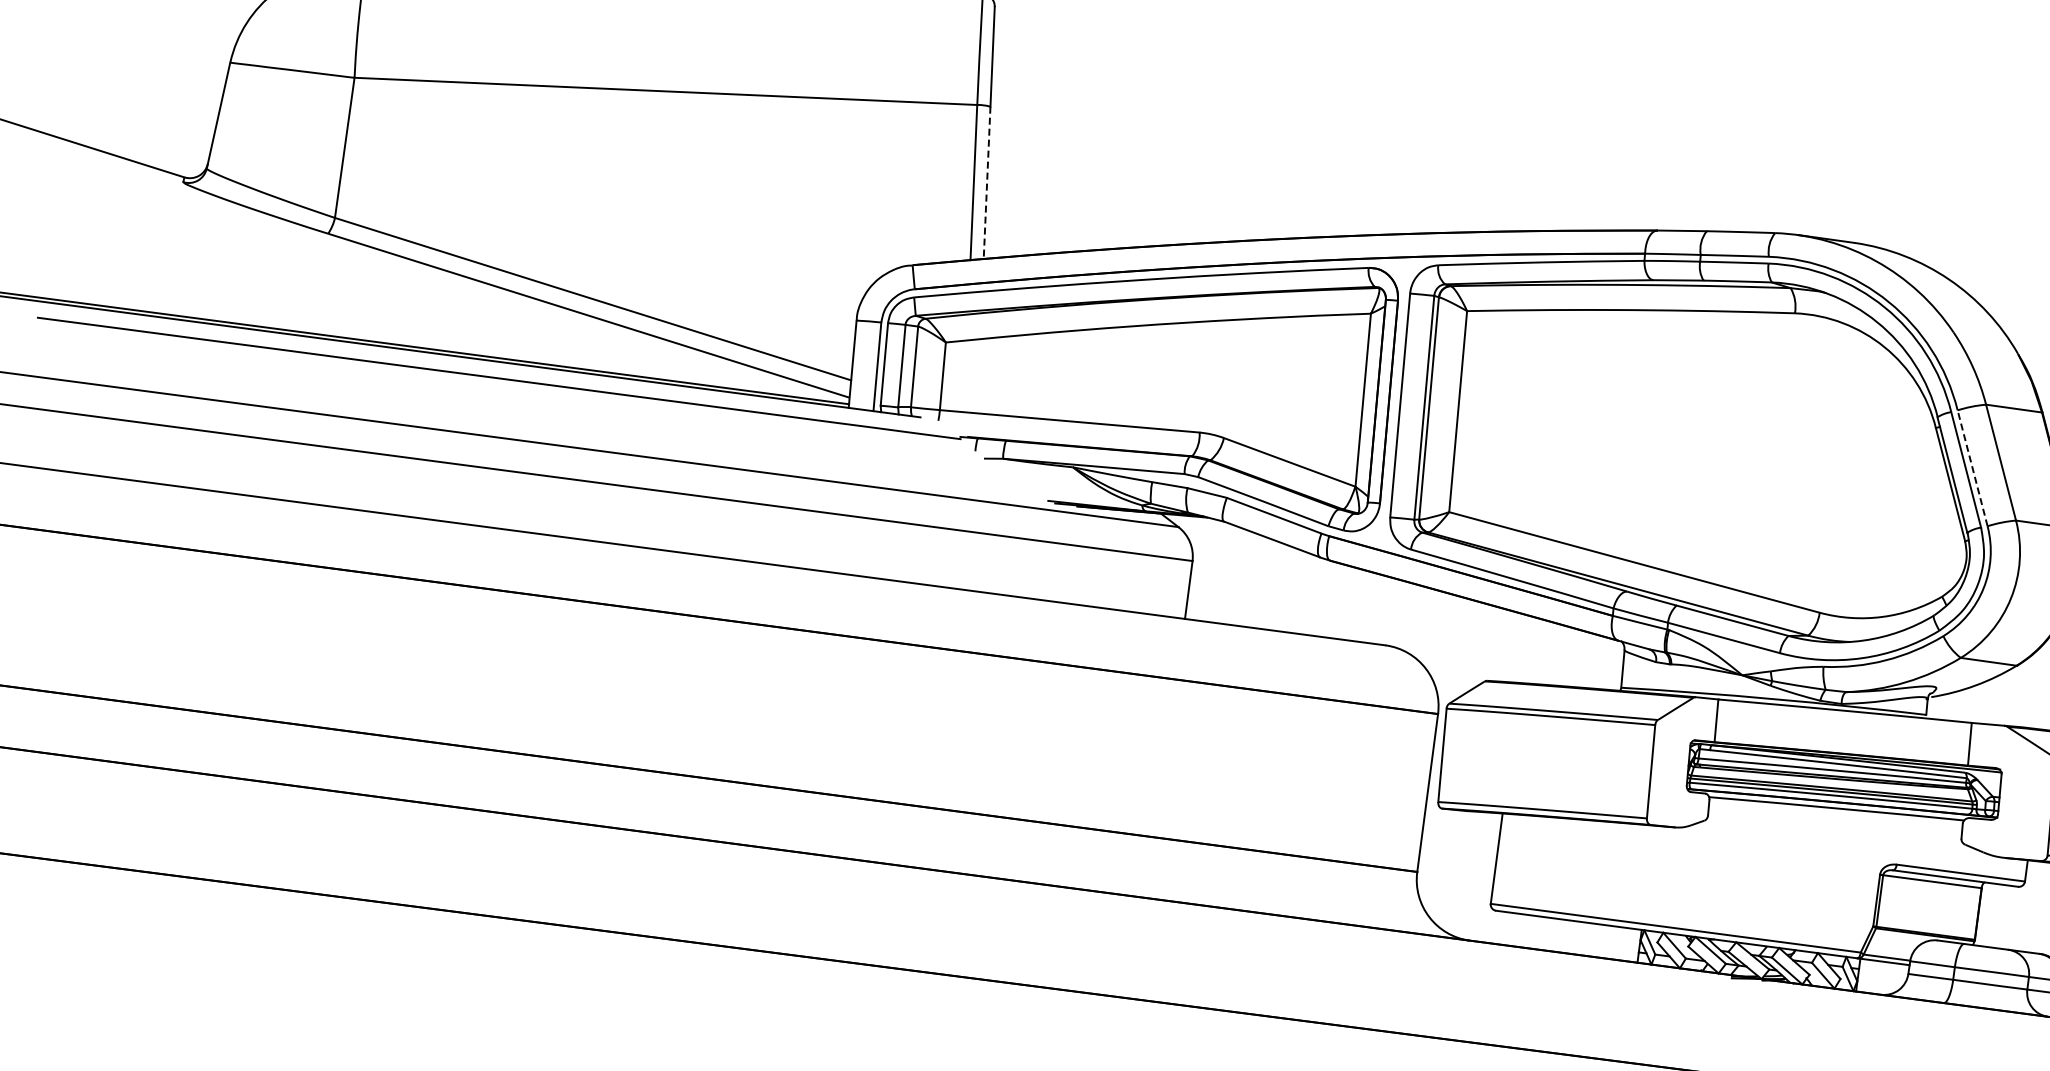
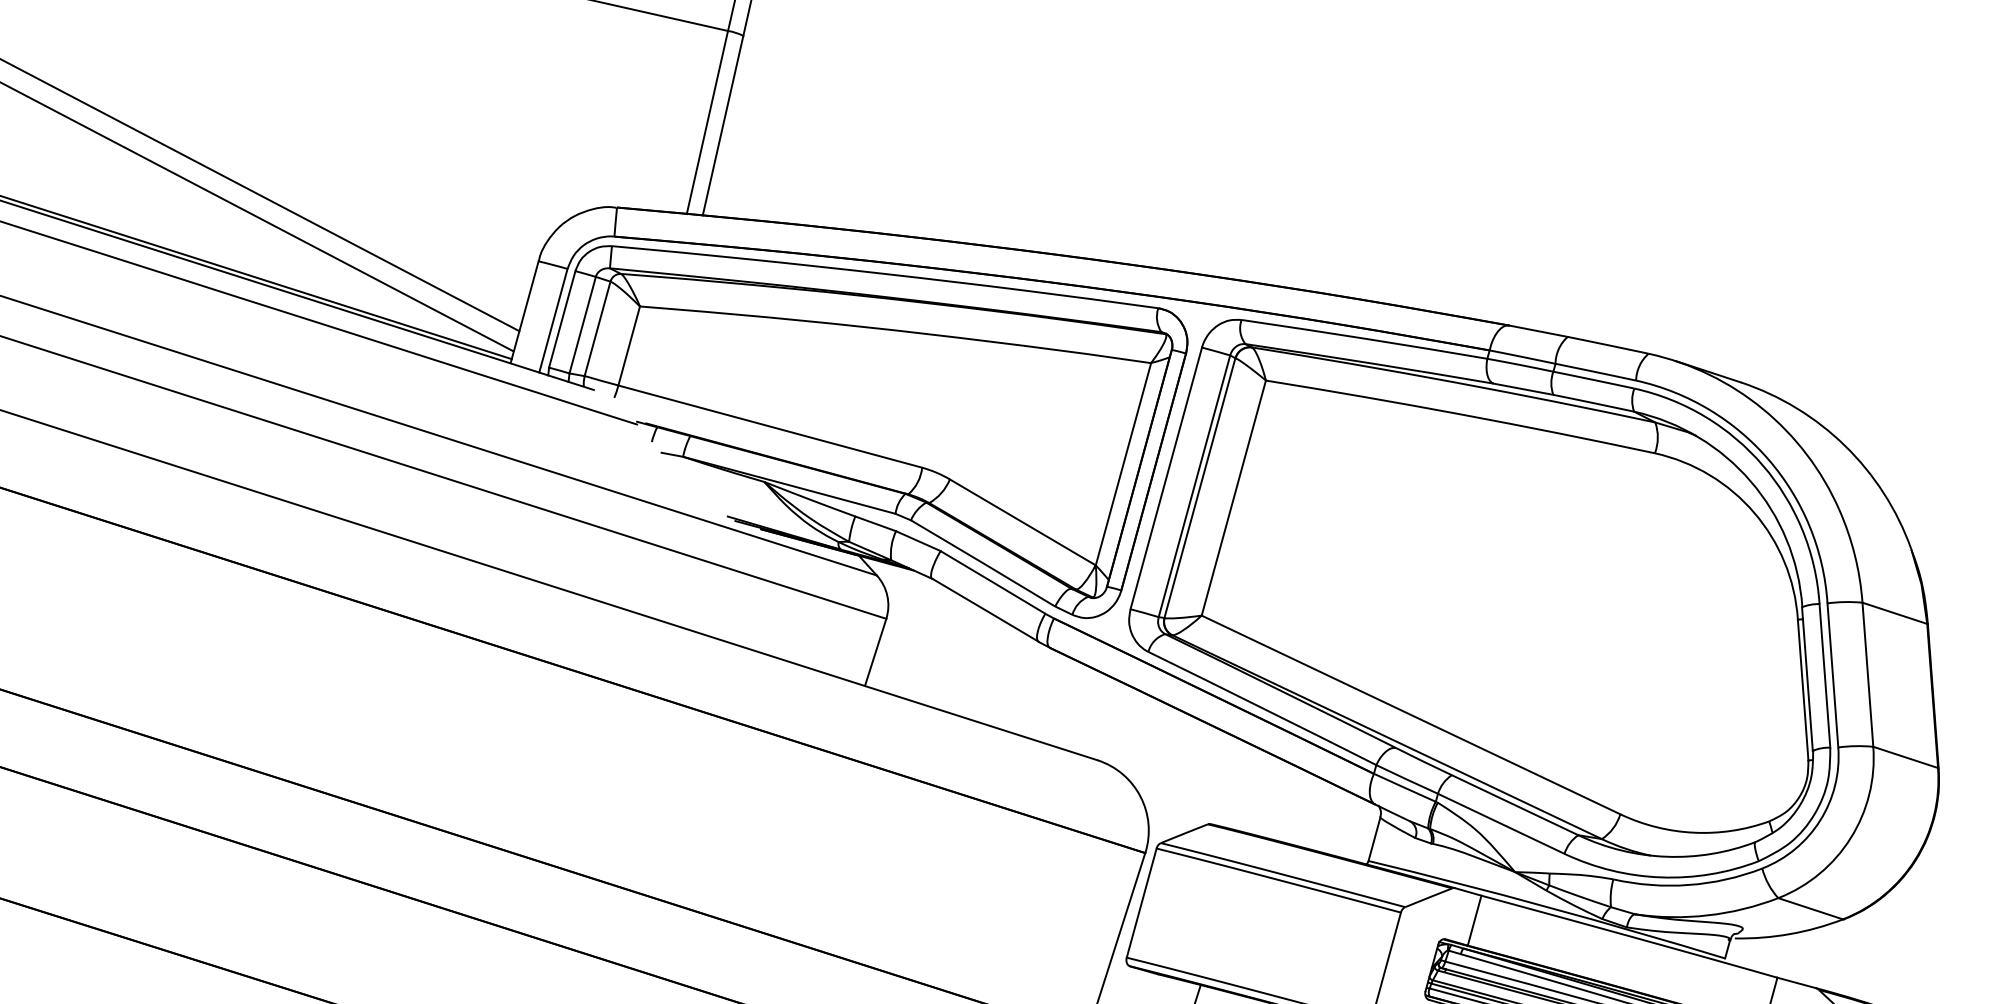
line: (987, 183) -> (723, 126), dashed -> solid
line: (1972, 468) -> (1832, 675), dashed -> solid

